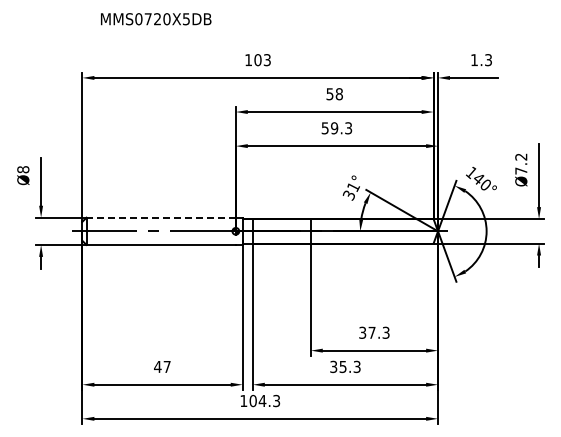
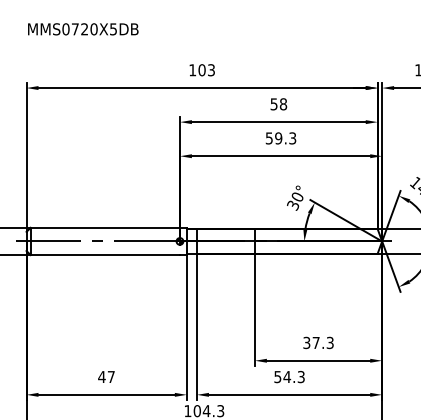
text: (156, 19) -> (83, 29), moved
text: (353, 186) -> (297, 196), 31° -> 30°
line: (161, 217) -> (105, 227), dashed -> solid
text: (338, 366) -> (282, 376), 35.3 -> 54.3

